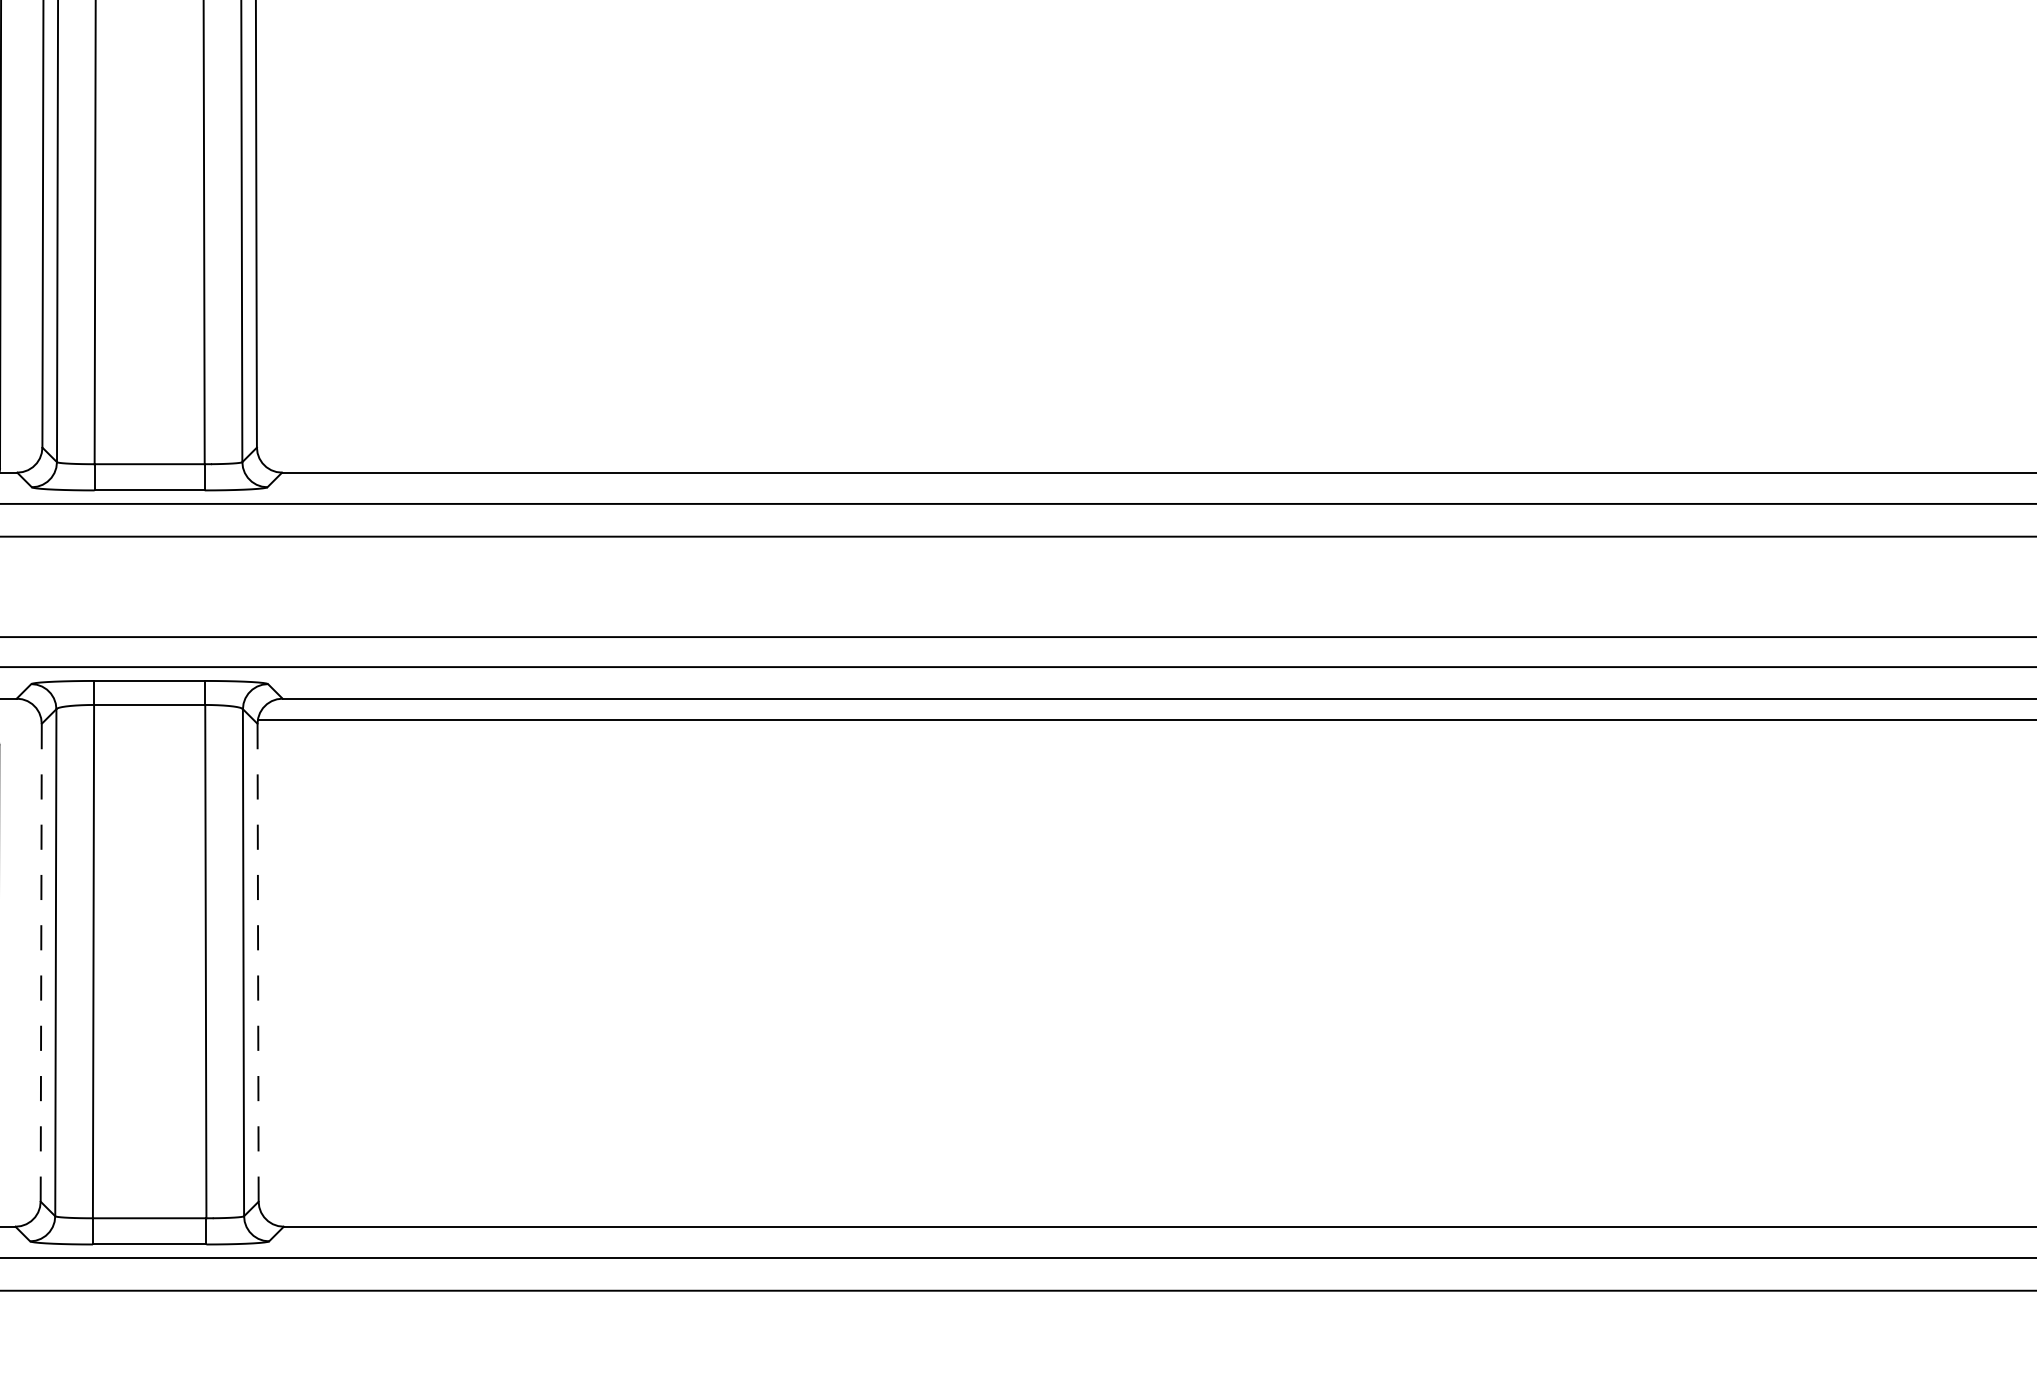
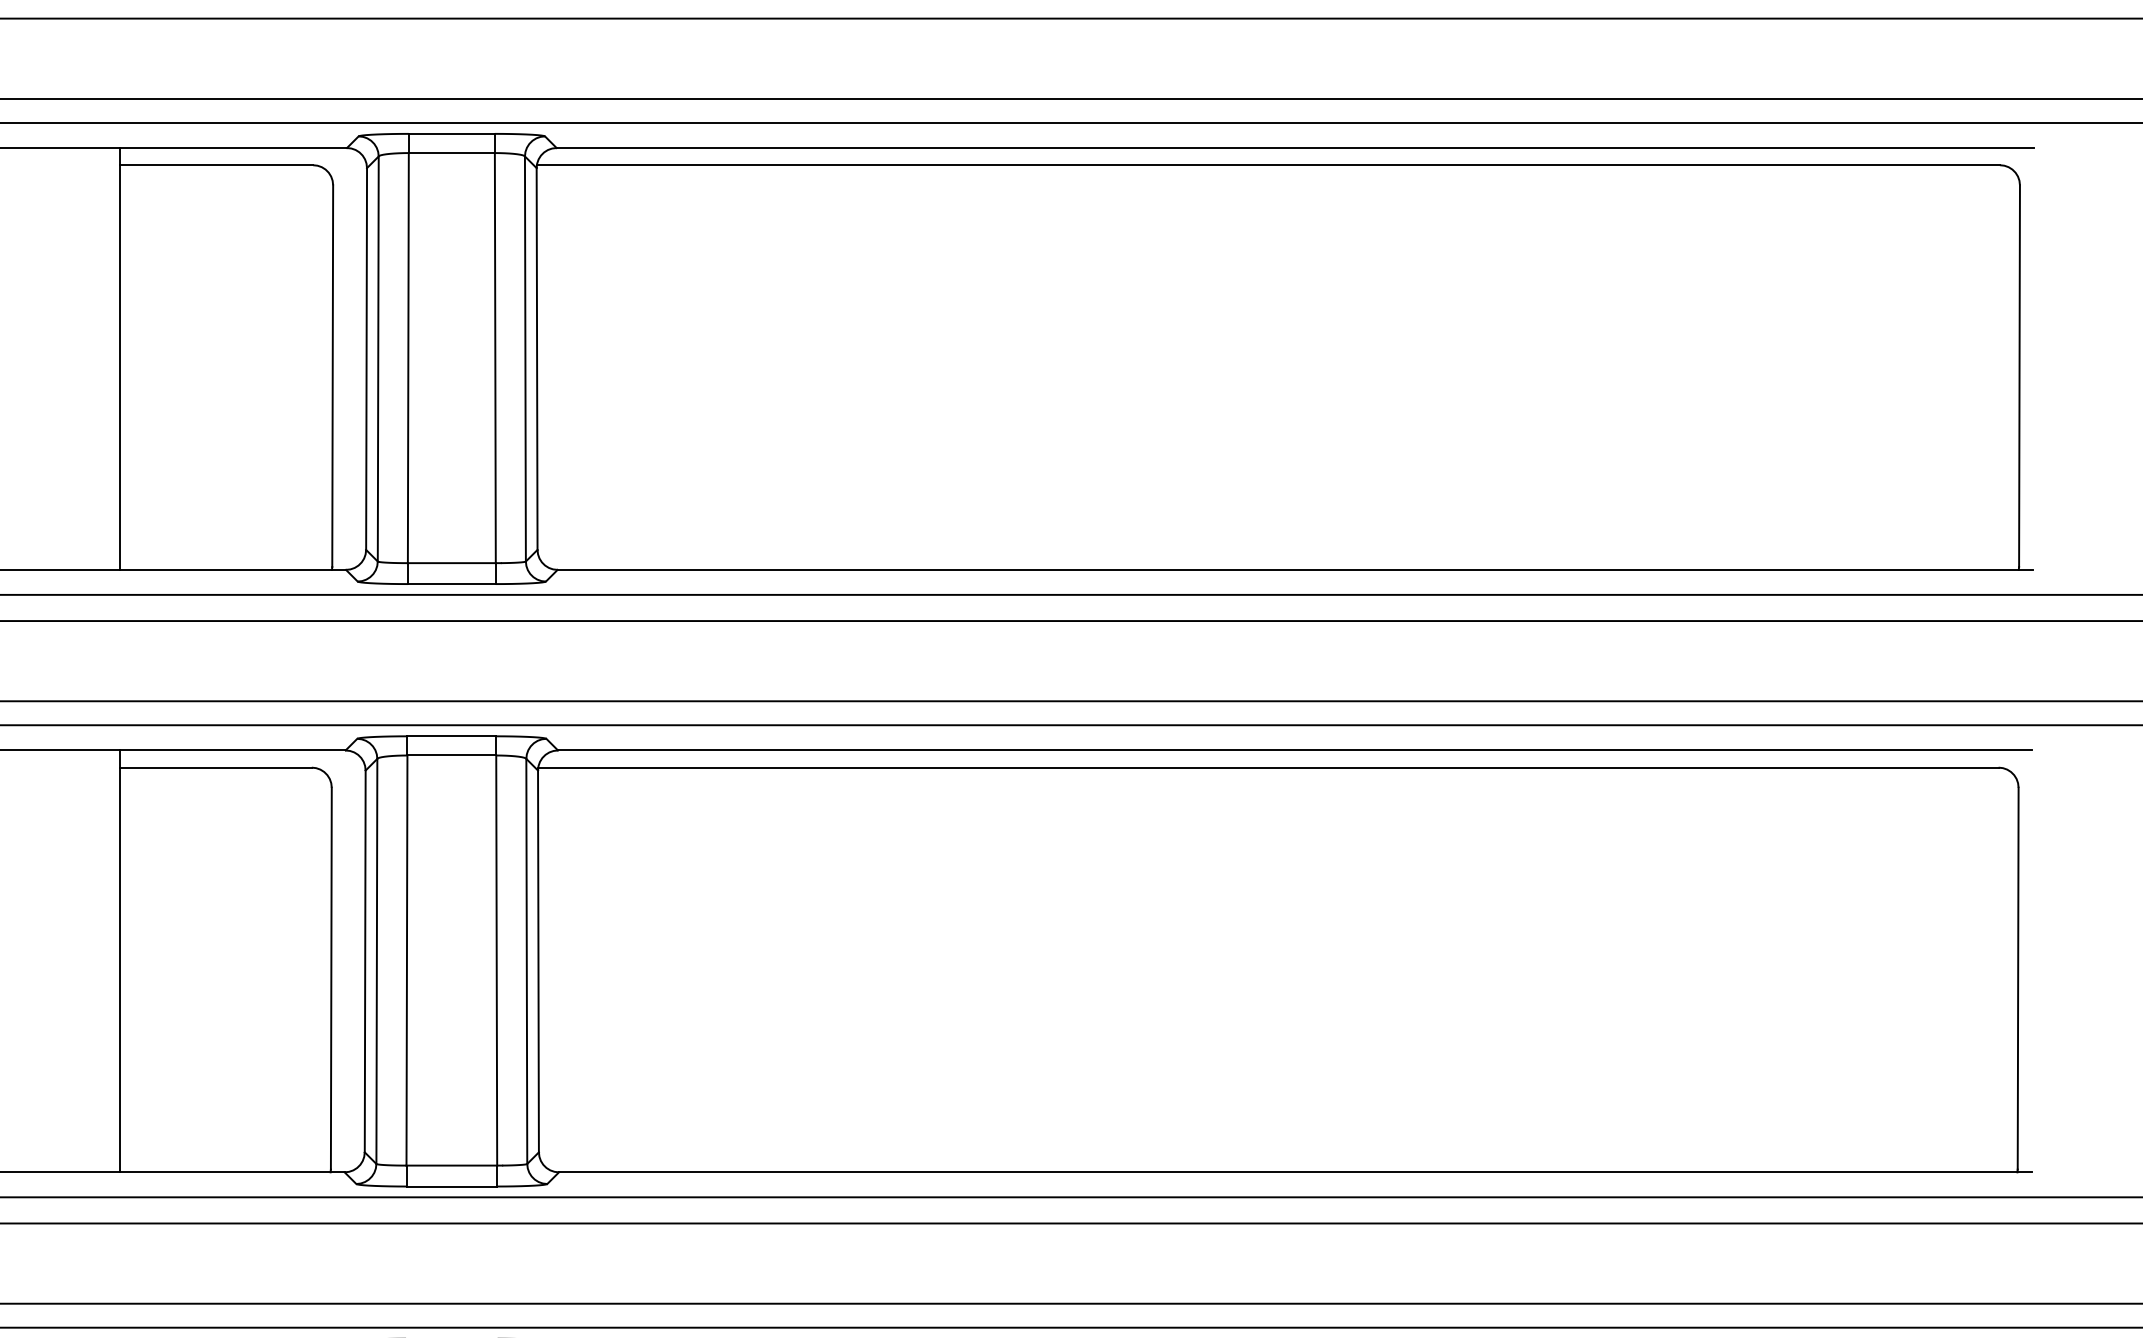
line: (41, 962) -> (365, 961), dashed -> solid
line: (258, 962) -> (538, 961), dashed -> solid

